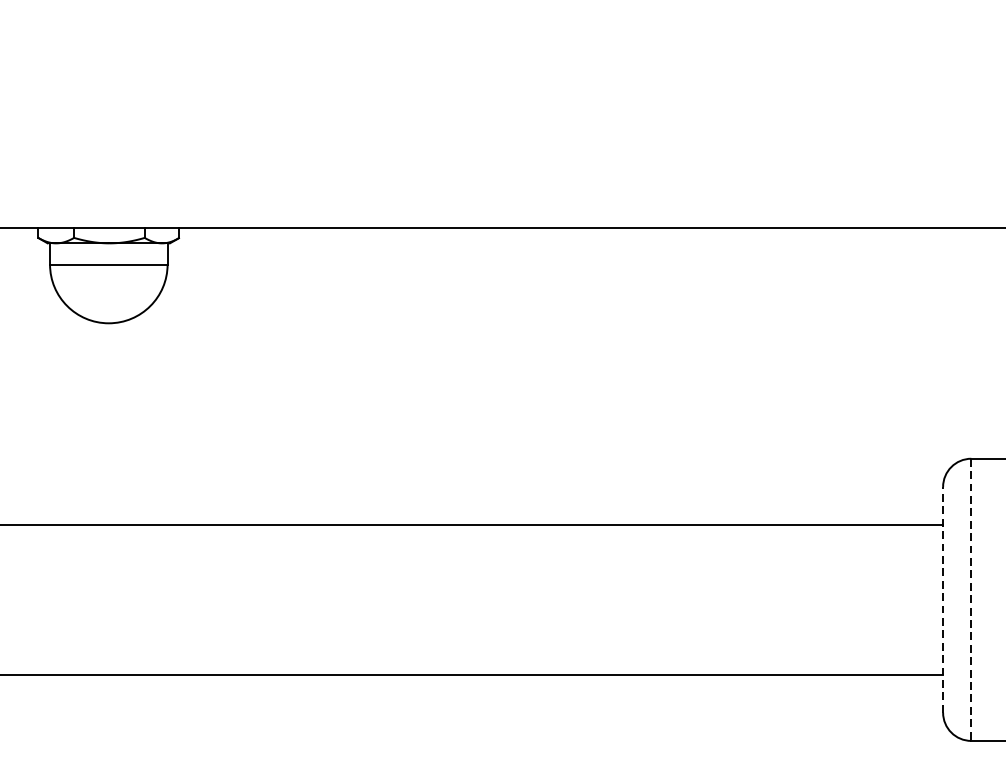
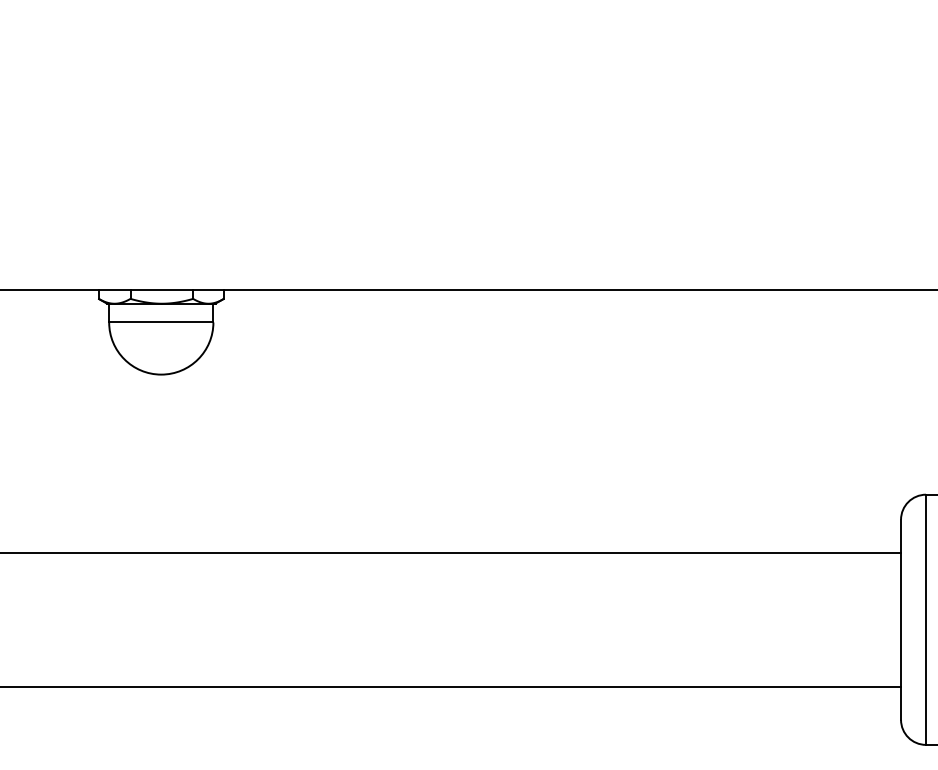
line: (943, 599) -> (901, 619), dashed -> solid
line: (971, 600) -> (926, 620), dashed -> solid

